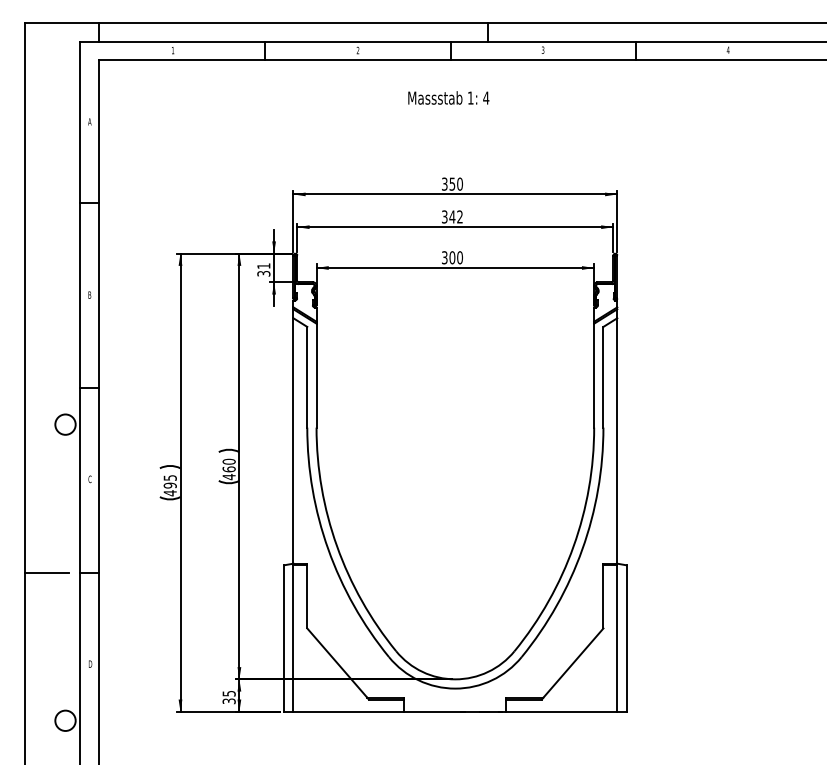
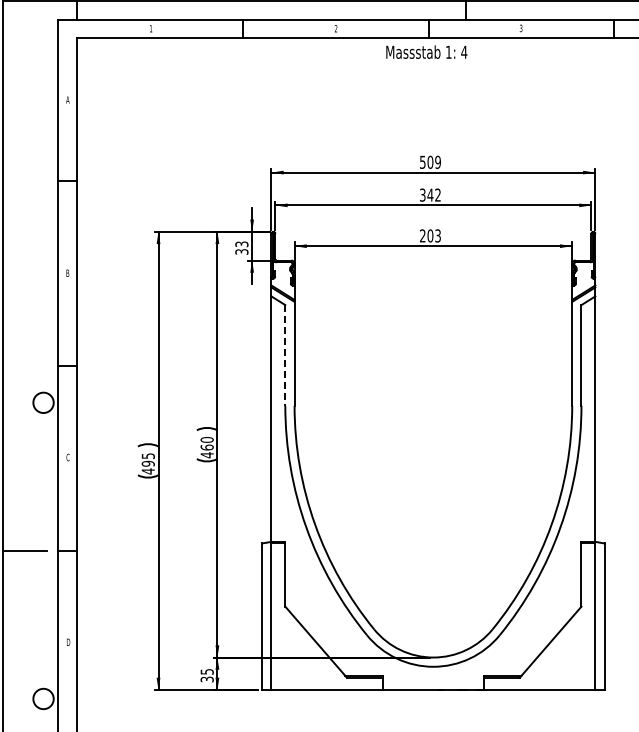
text: (448, 97) -> (426, 51), moved
text: (452, 183) -> (430, 161), 350 -> 509
text: (452, 257) -> (430, 235), 300 -> 203
text: (263, 265) -> (241, 243), 31 -> 33
line: (307, 377) -> (285, 355), solid -> dashed

